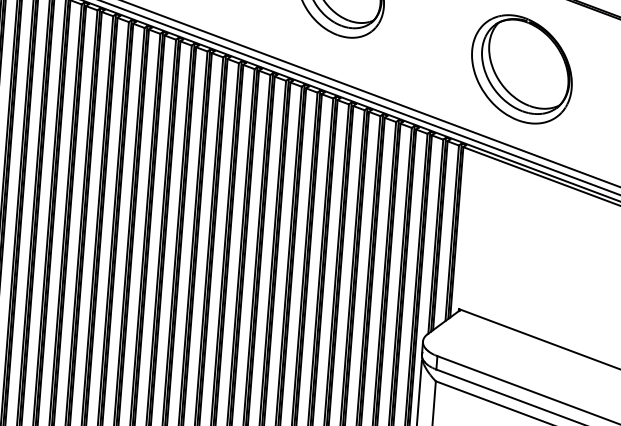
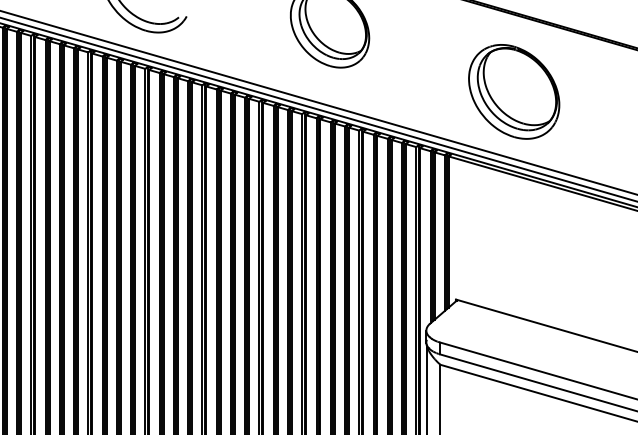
part: (522, 68) -> (514, 91), moved

